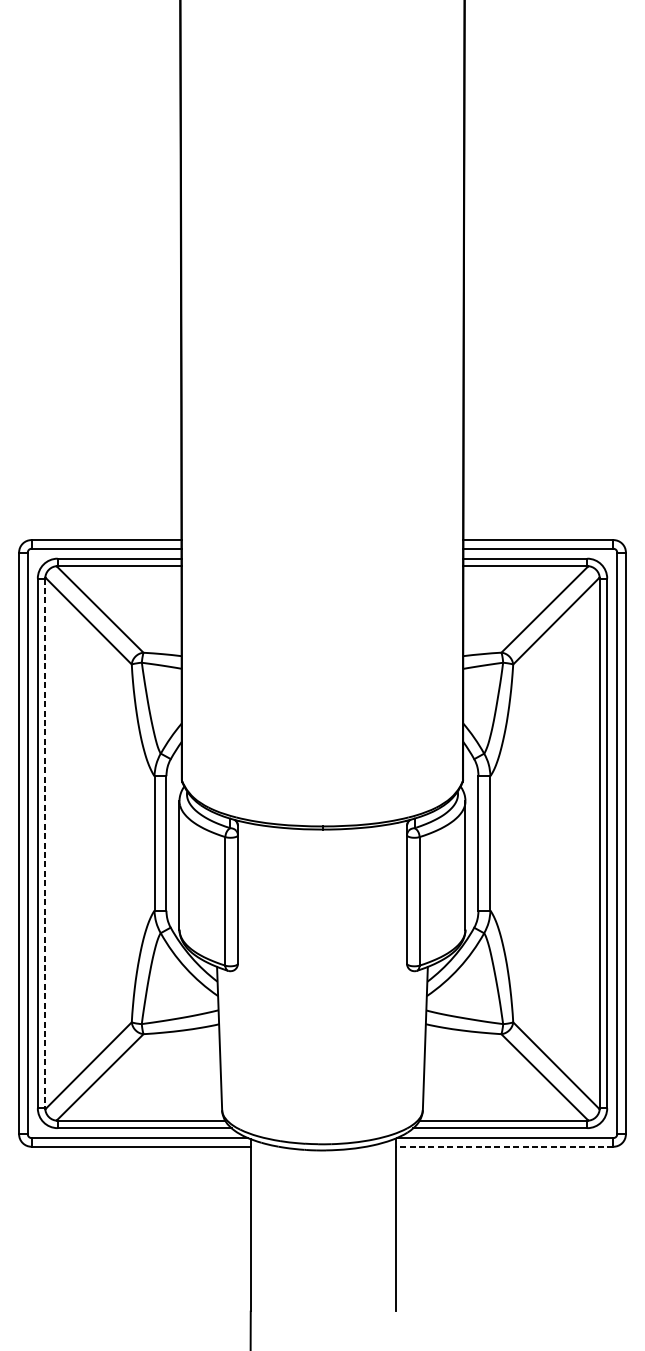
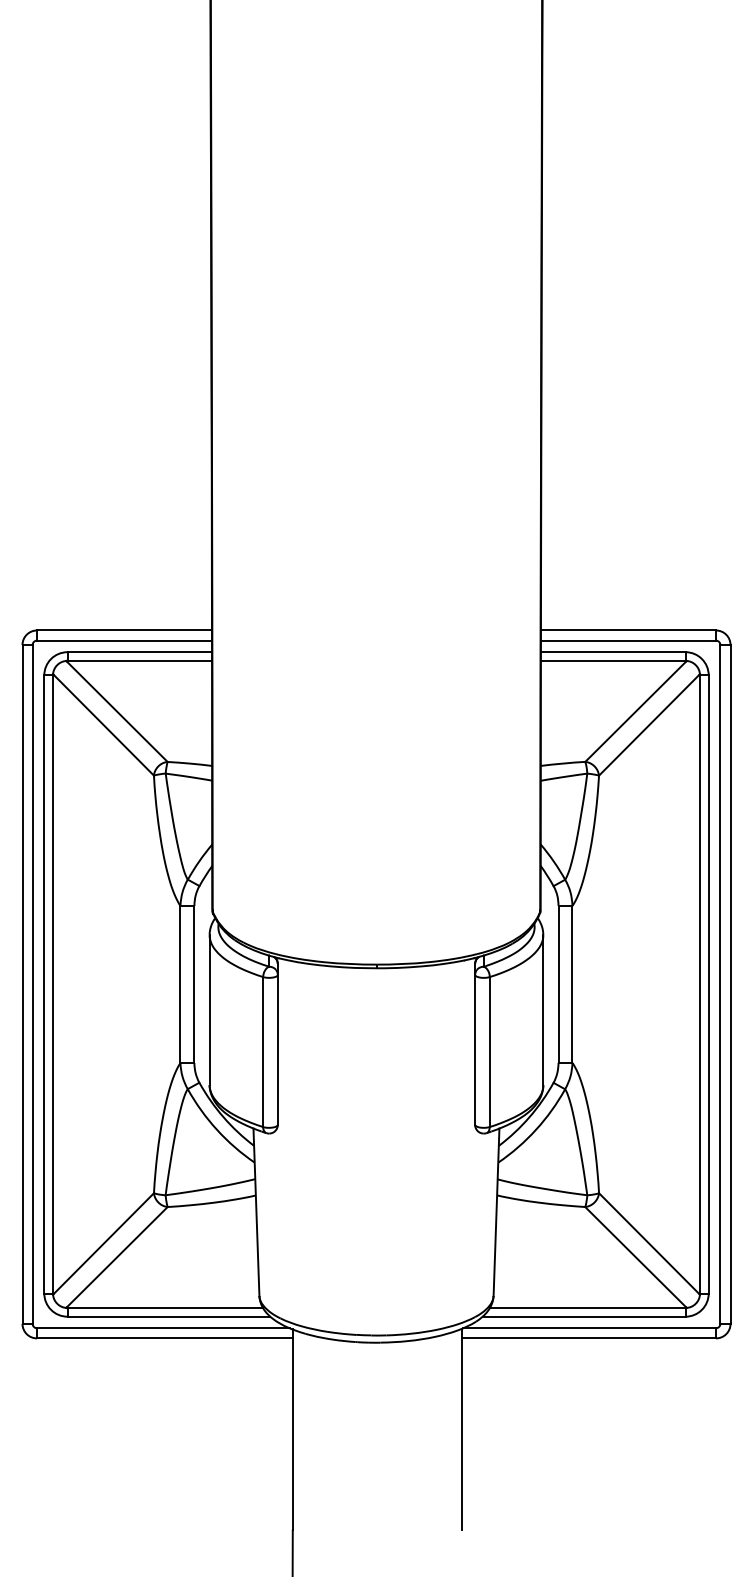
line: (45, 843) -> (53, 984), dashed -> solid
line: (504, 1146) -> (588, 1338), dashed -> solid

